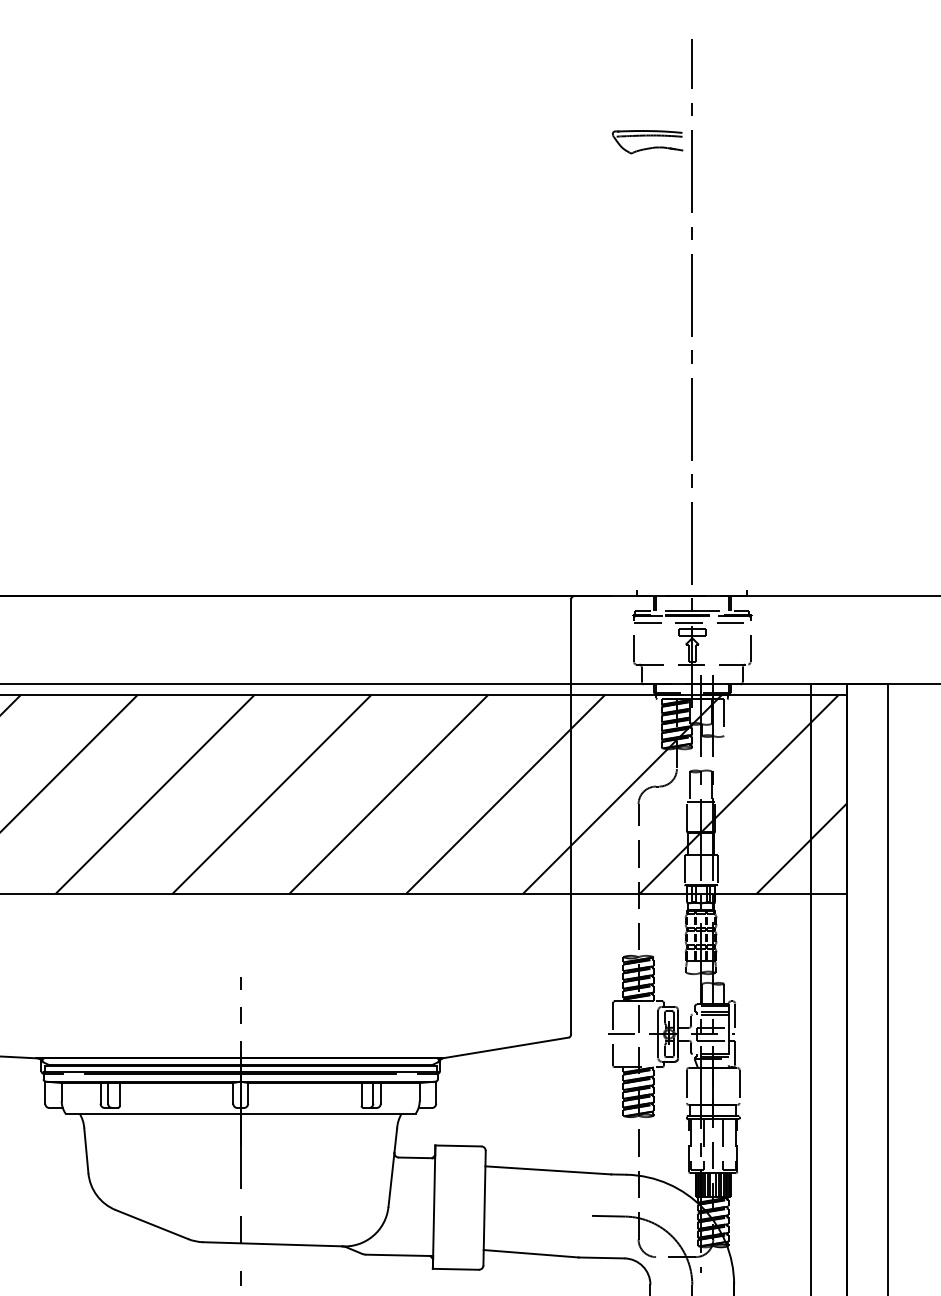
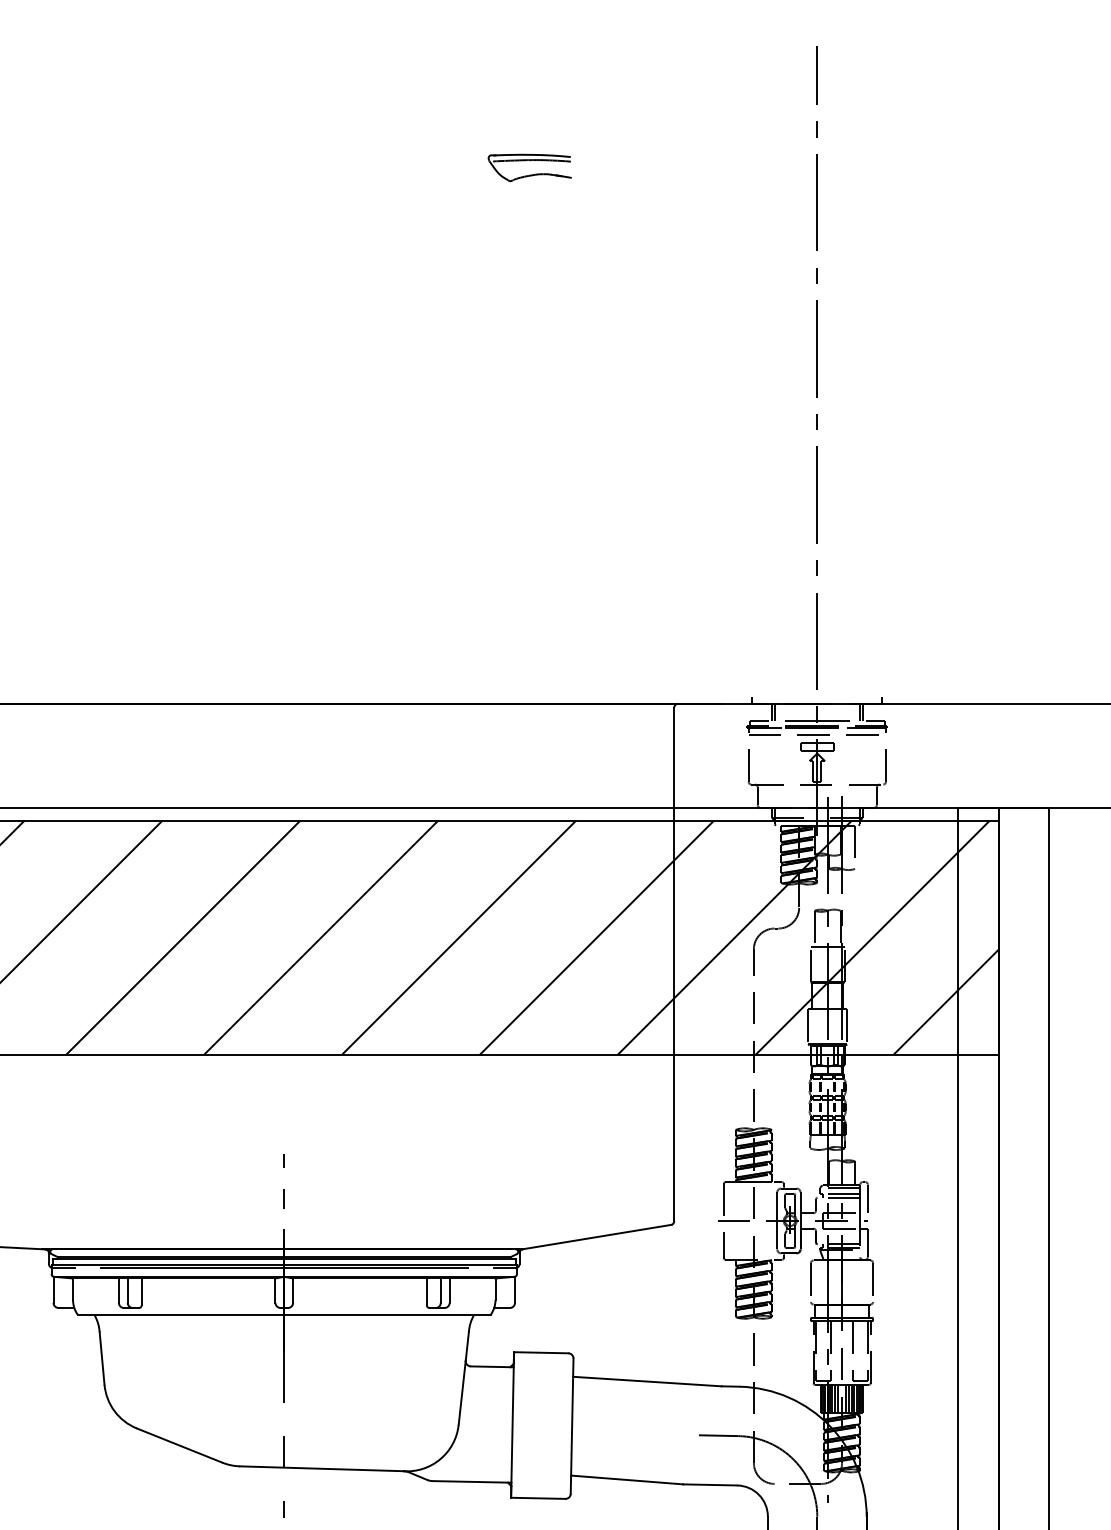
part: (647, 142) -> (529, 168), moved

